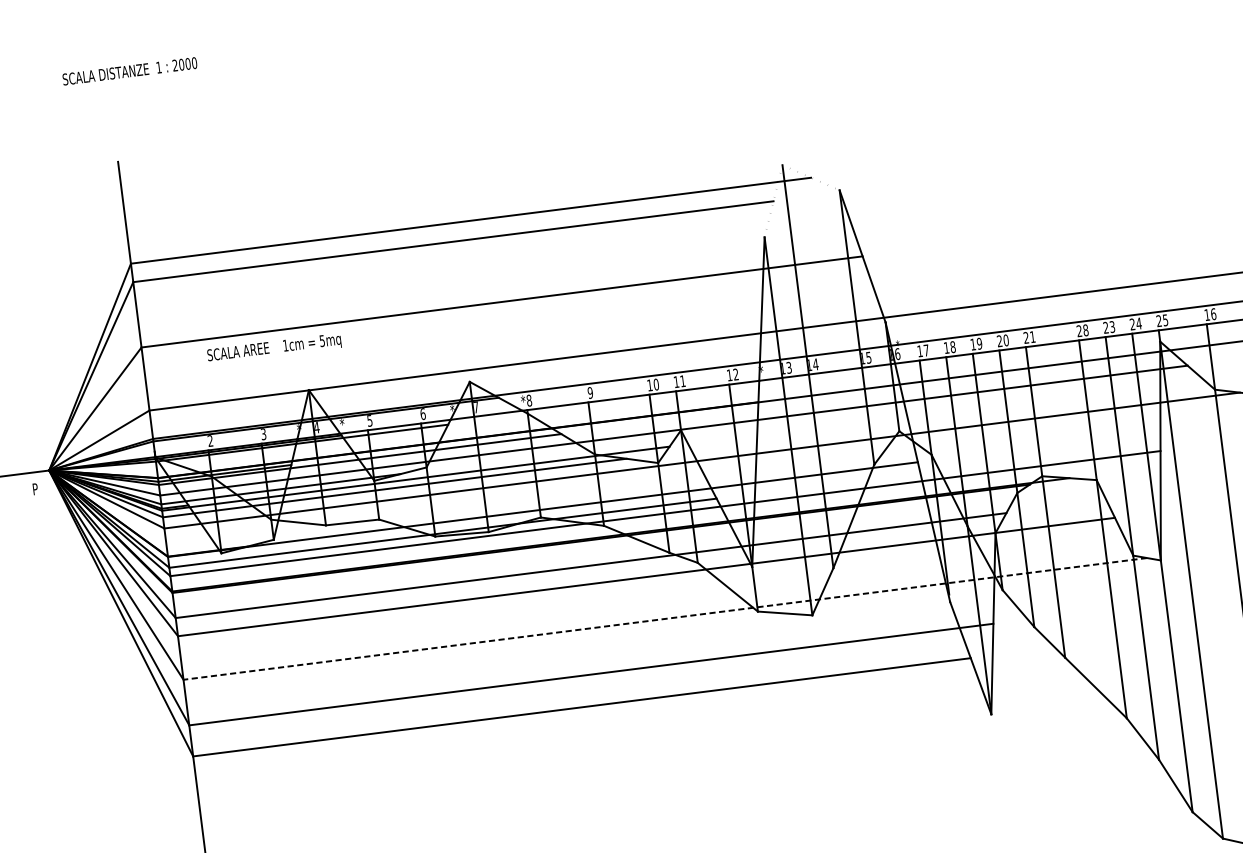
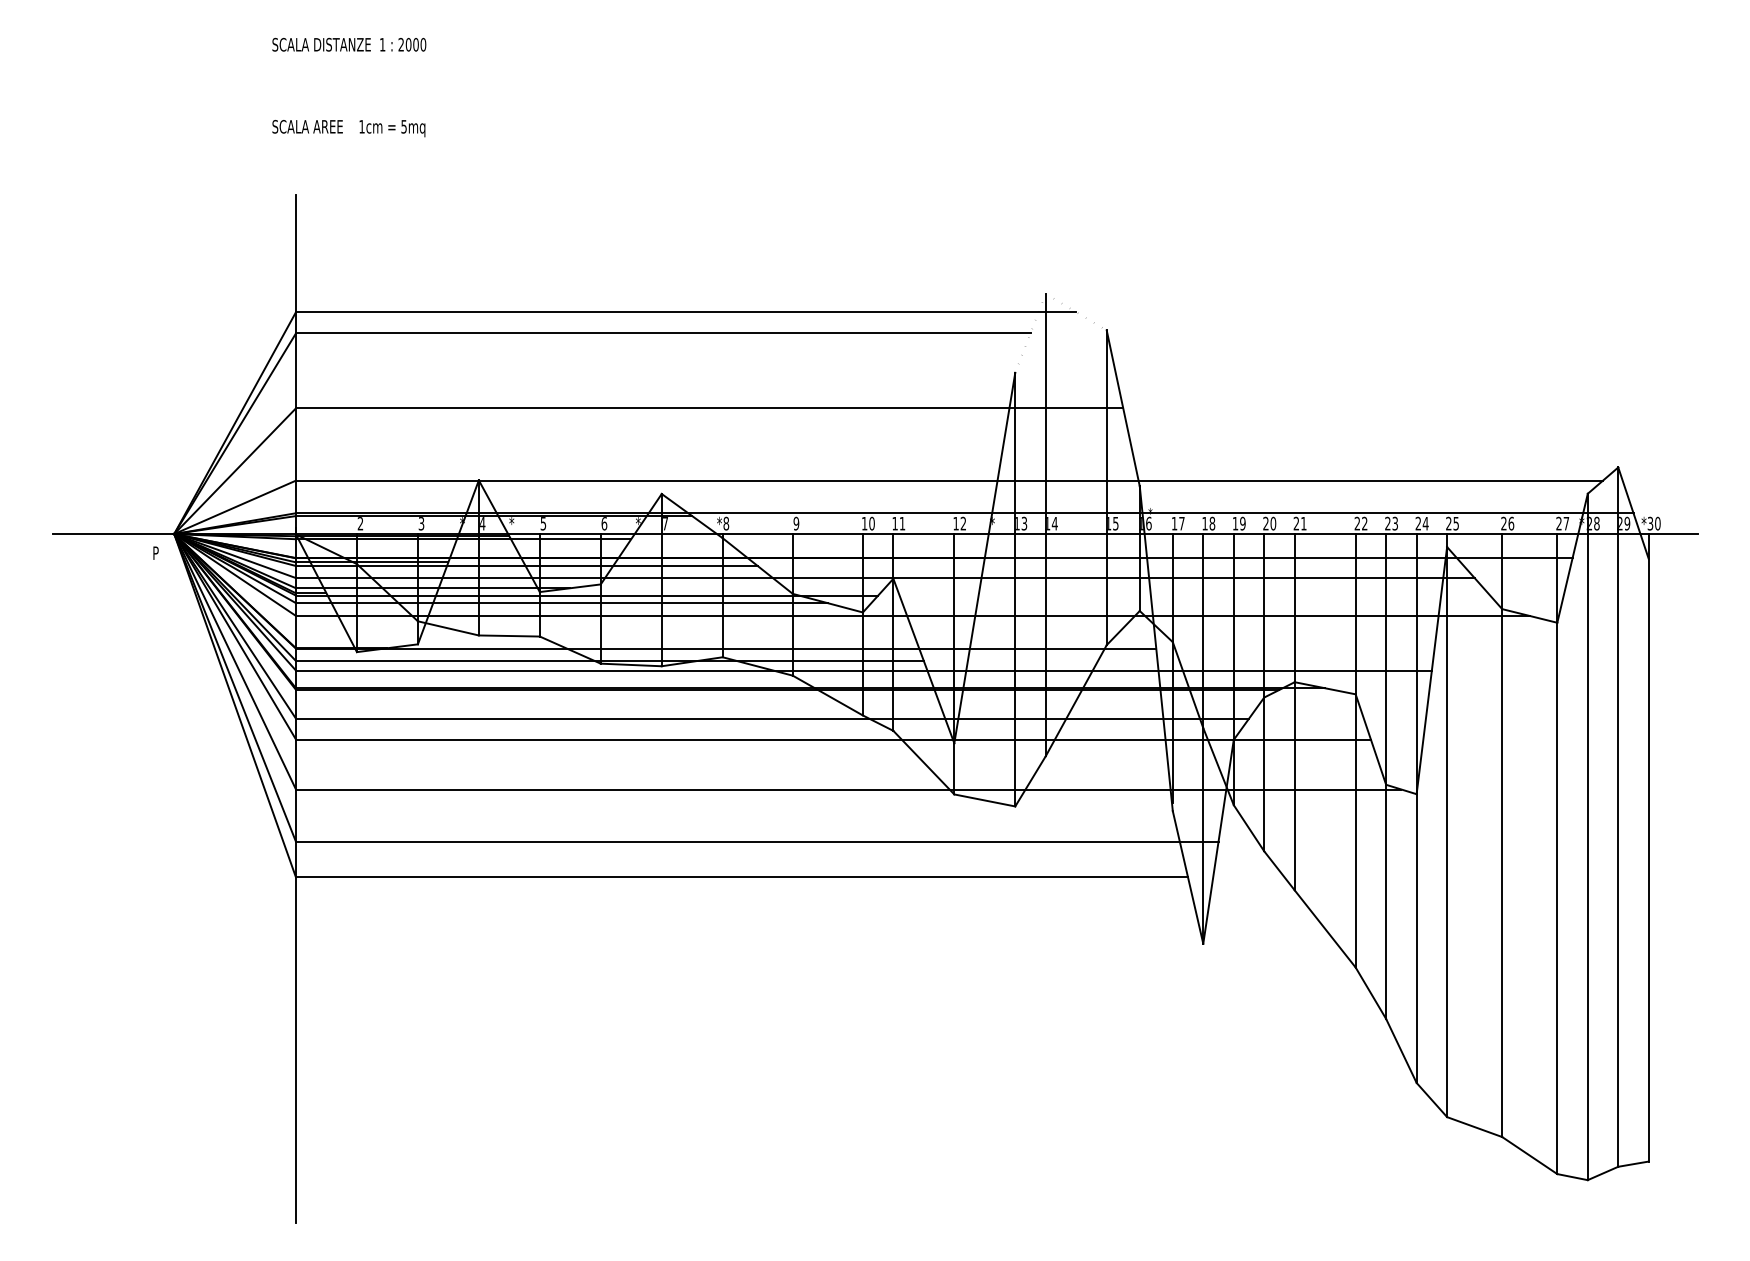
text: (130, 71) -> (349, 44), moved
text: (1206, 314) -> (1503, 523), 16 -> 26
text: (1085, 330) -> (1364, 523), 28 -> 22
text: (274, 348) -> (348, 128), moved
line: (665, 618) -> (848, 789), dashed -> solid

